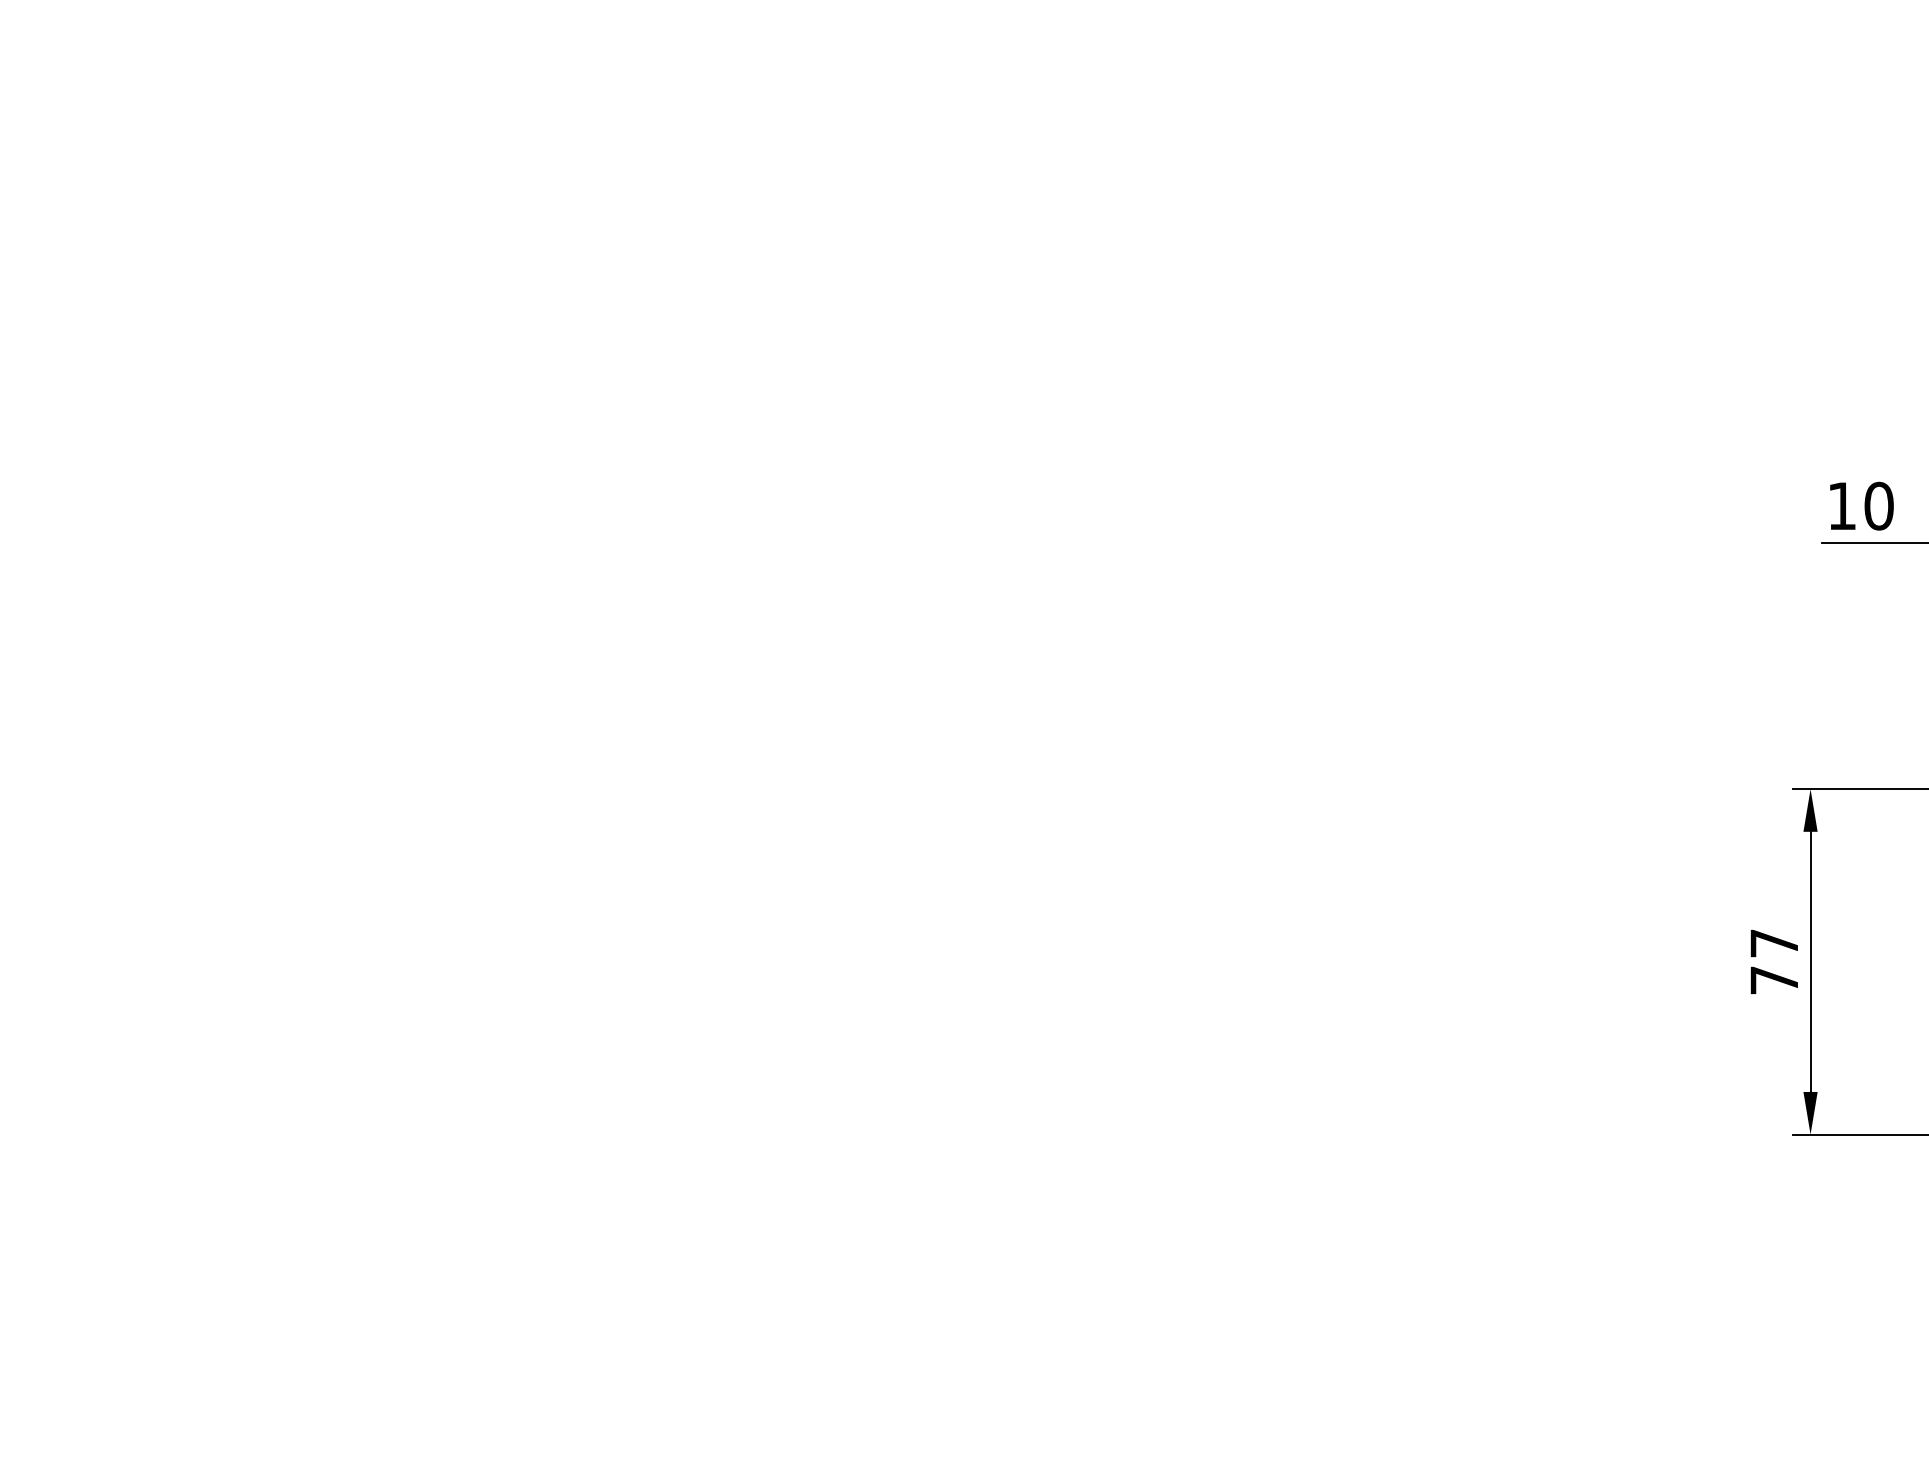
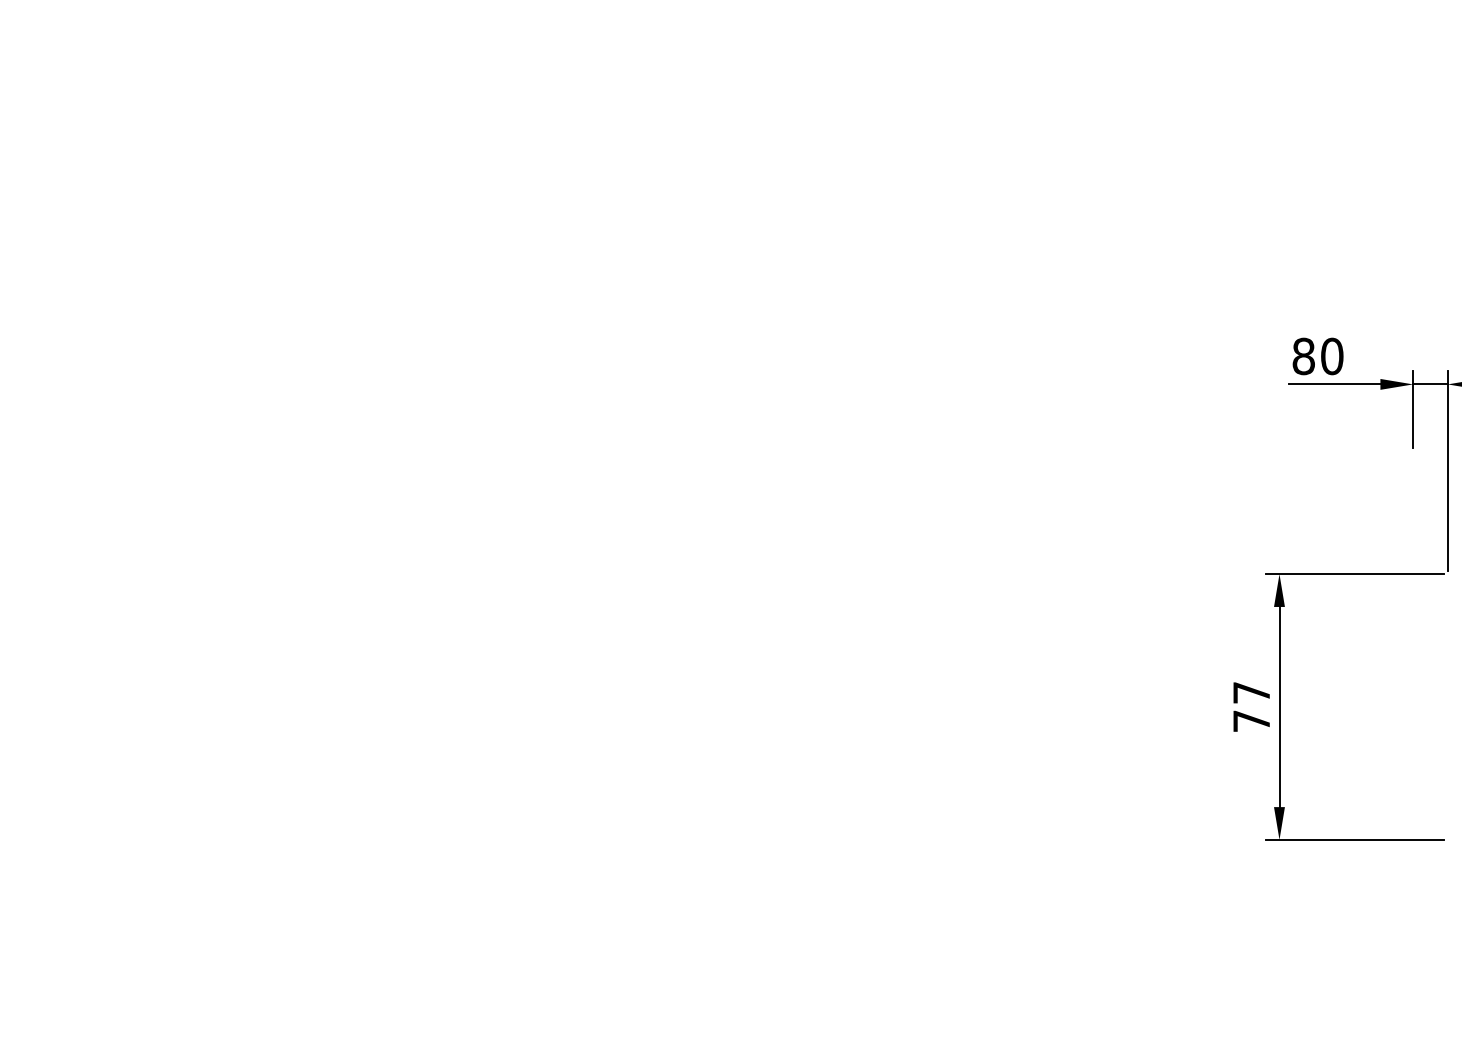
text: (1841, 505) -> (1303, 355), 10 -> 80

